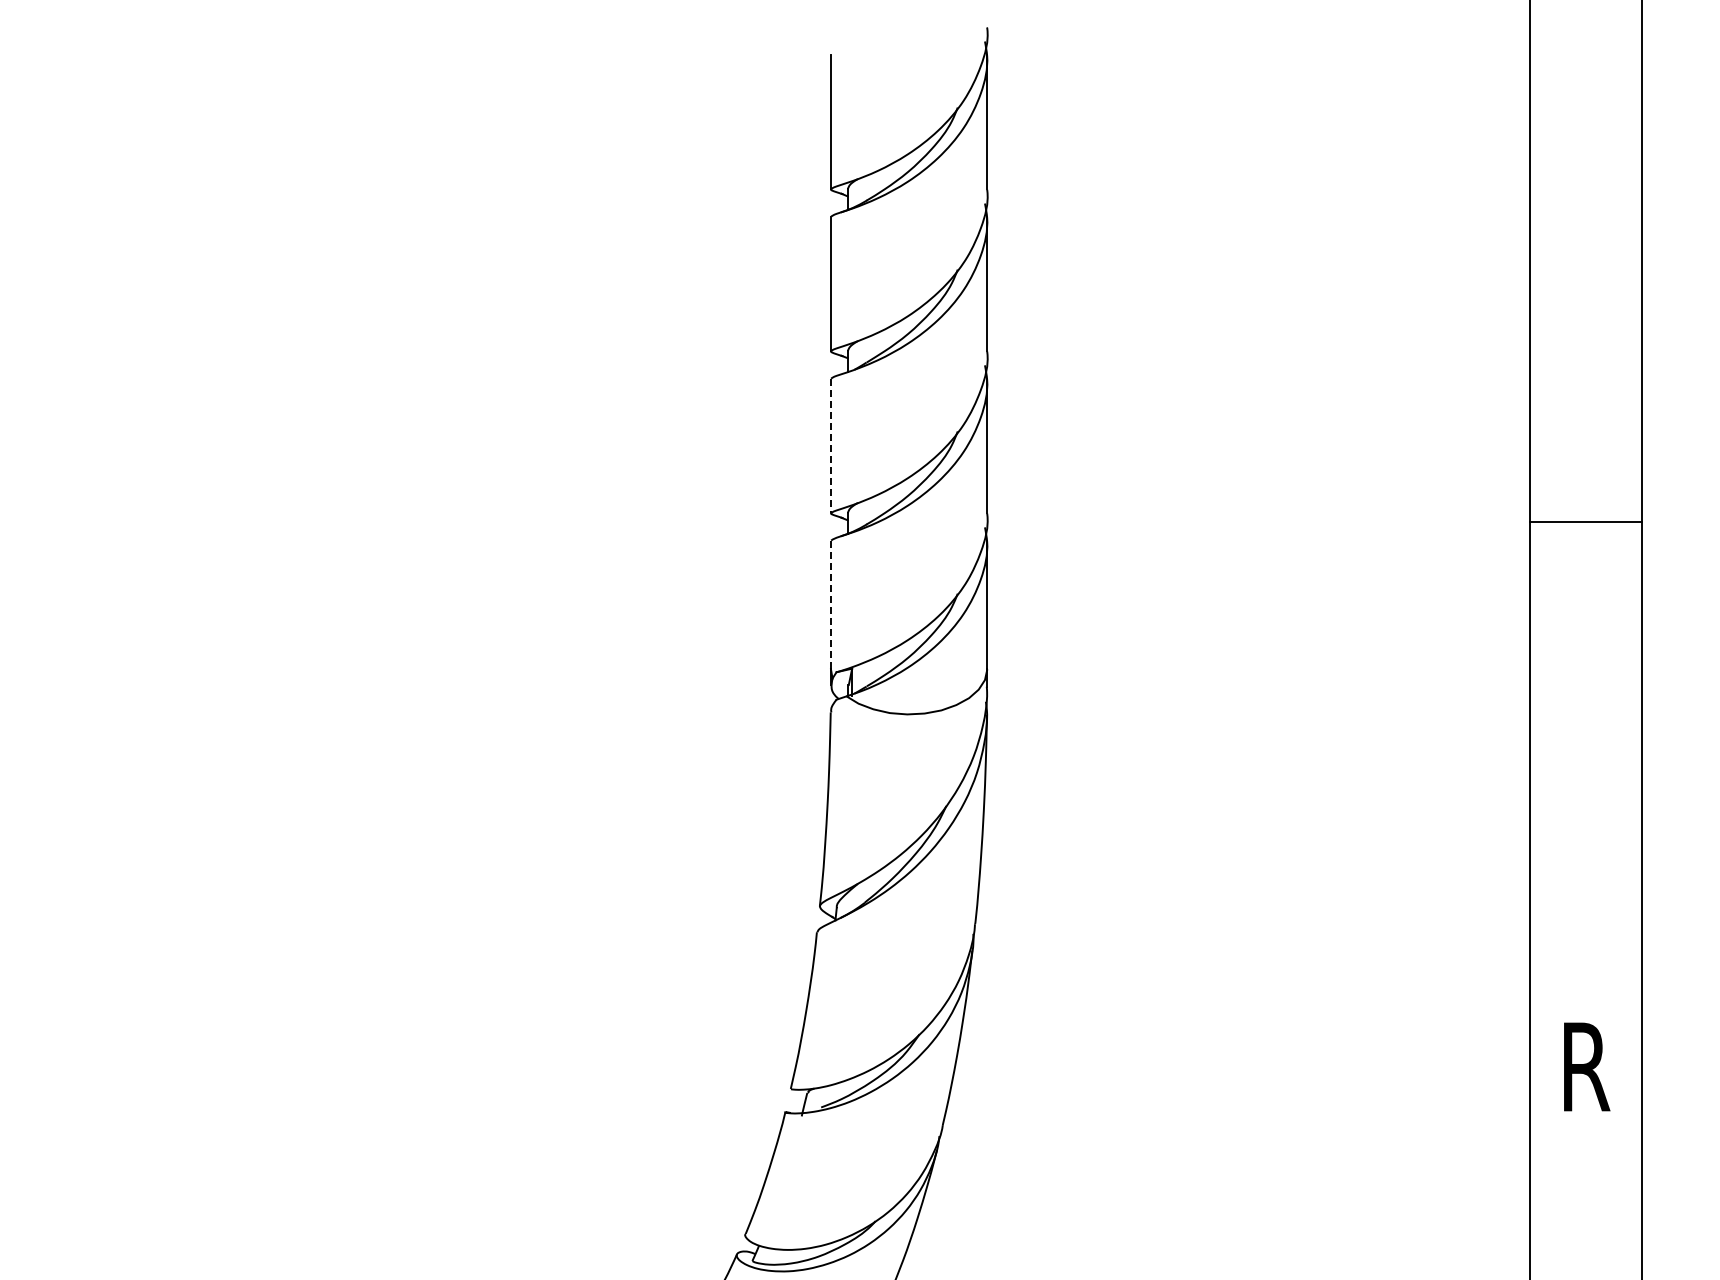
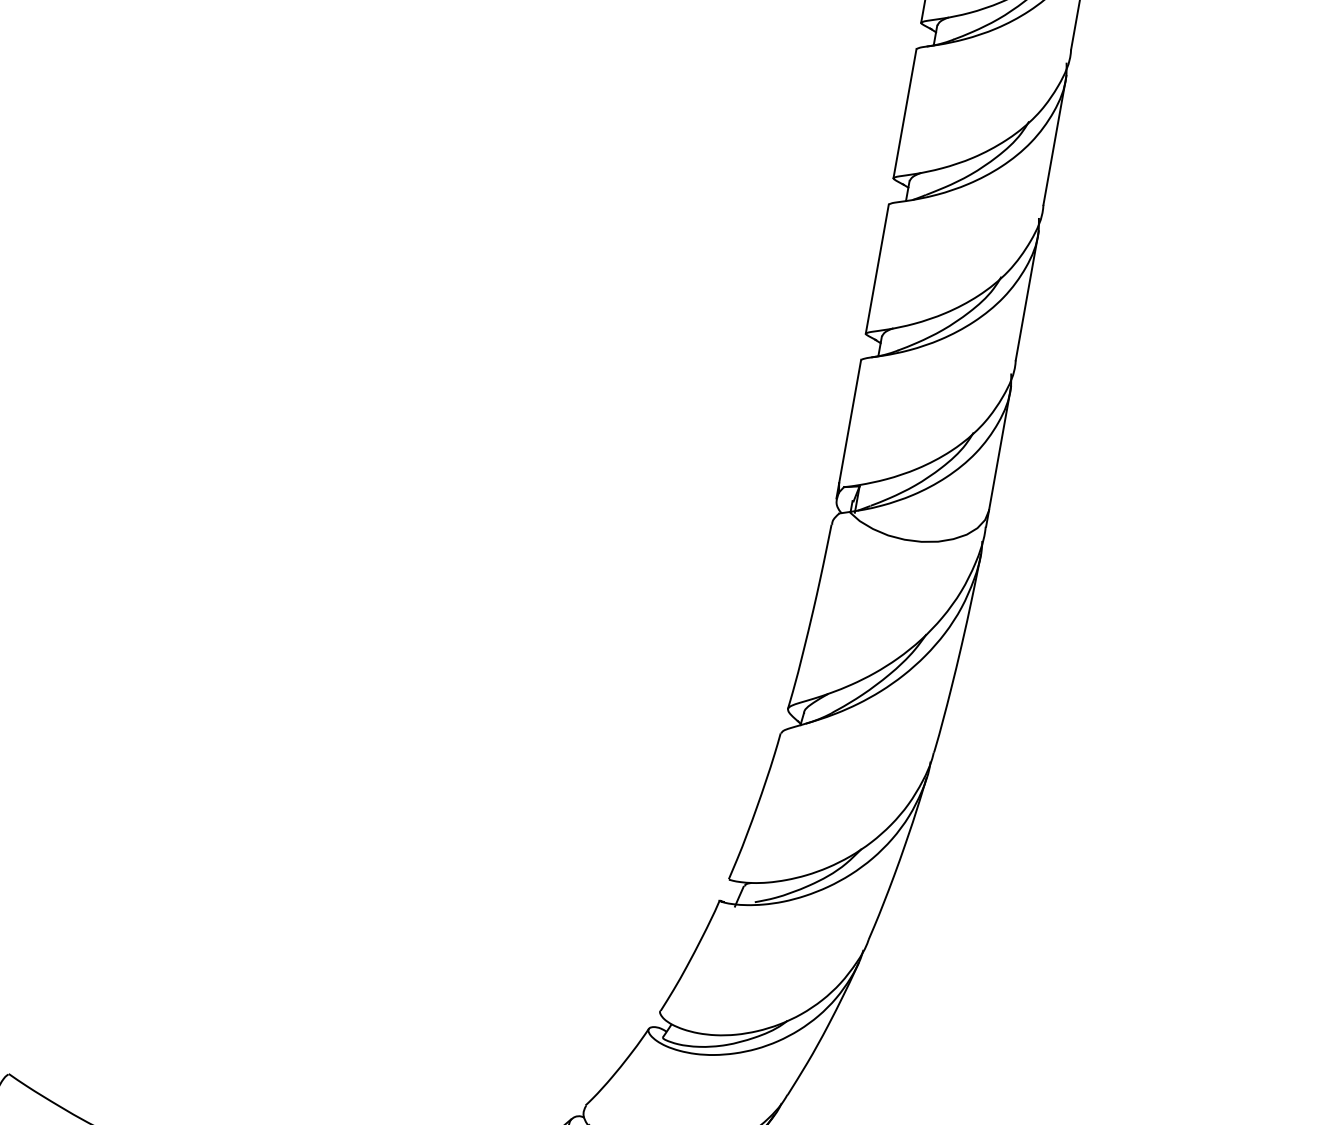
line: (830, 446) -> (876, 269), dashed -> solid
line: (830, 605) -> (849, 422), dashed -> solid

